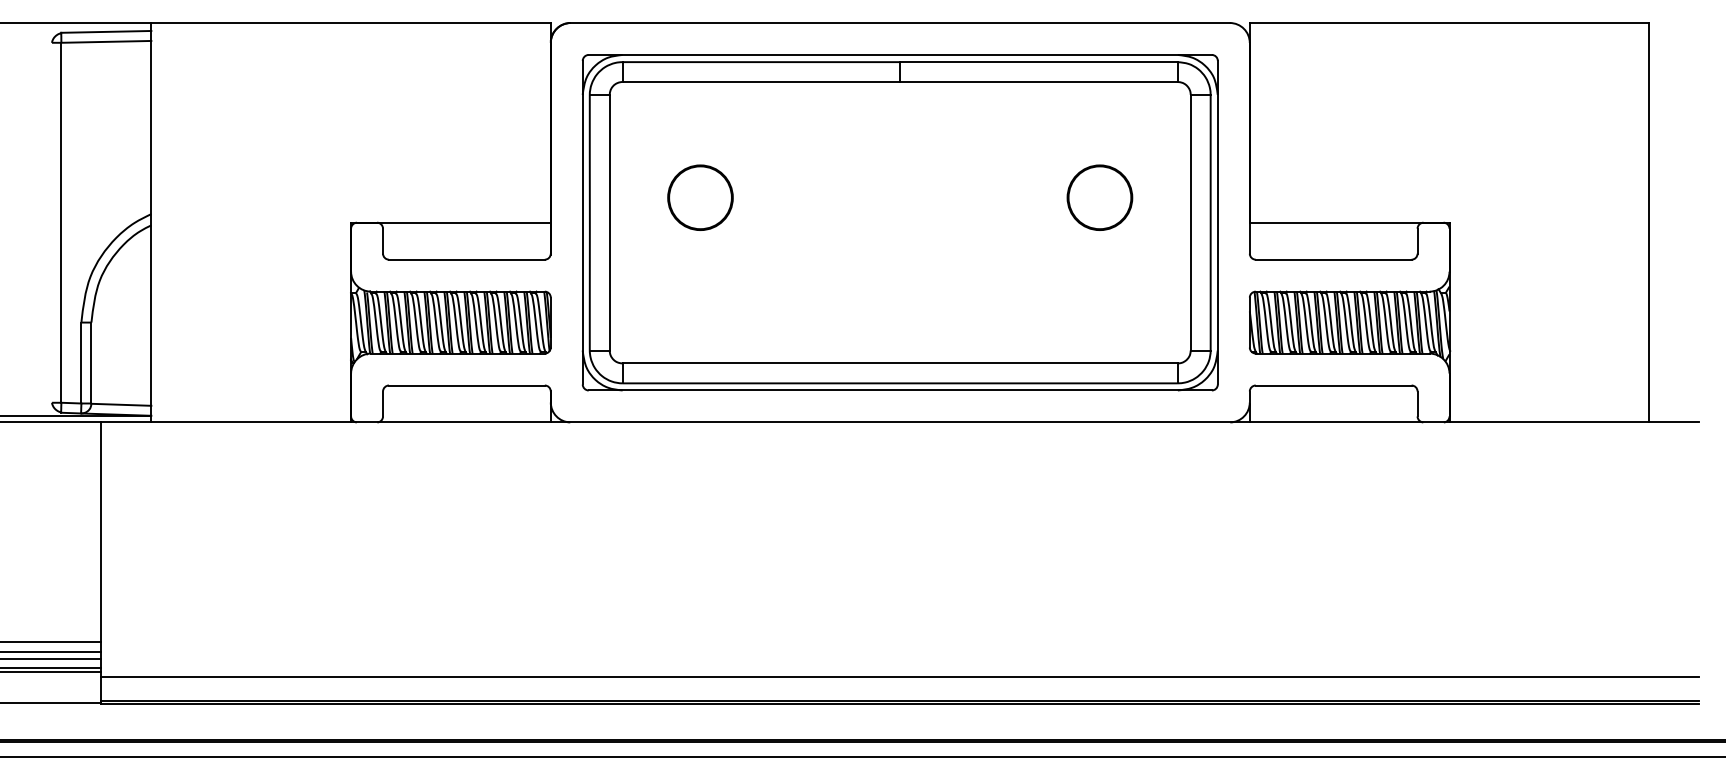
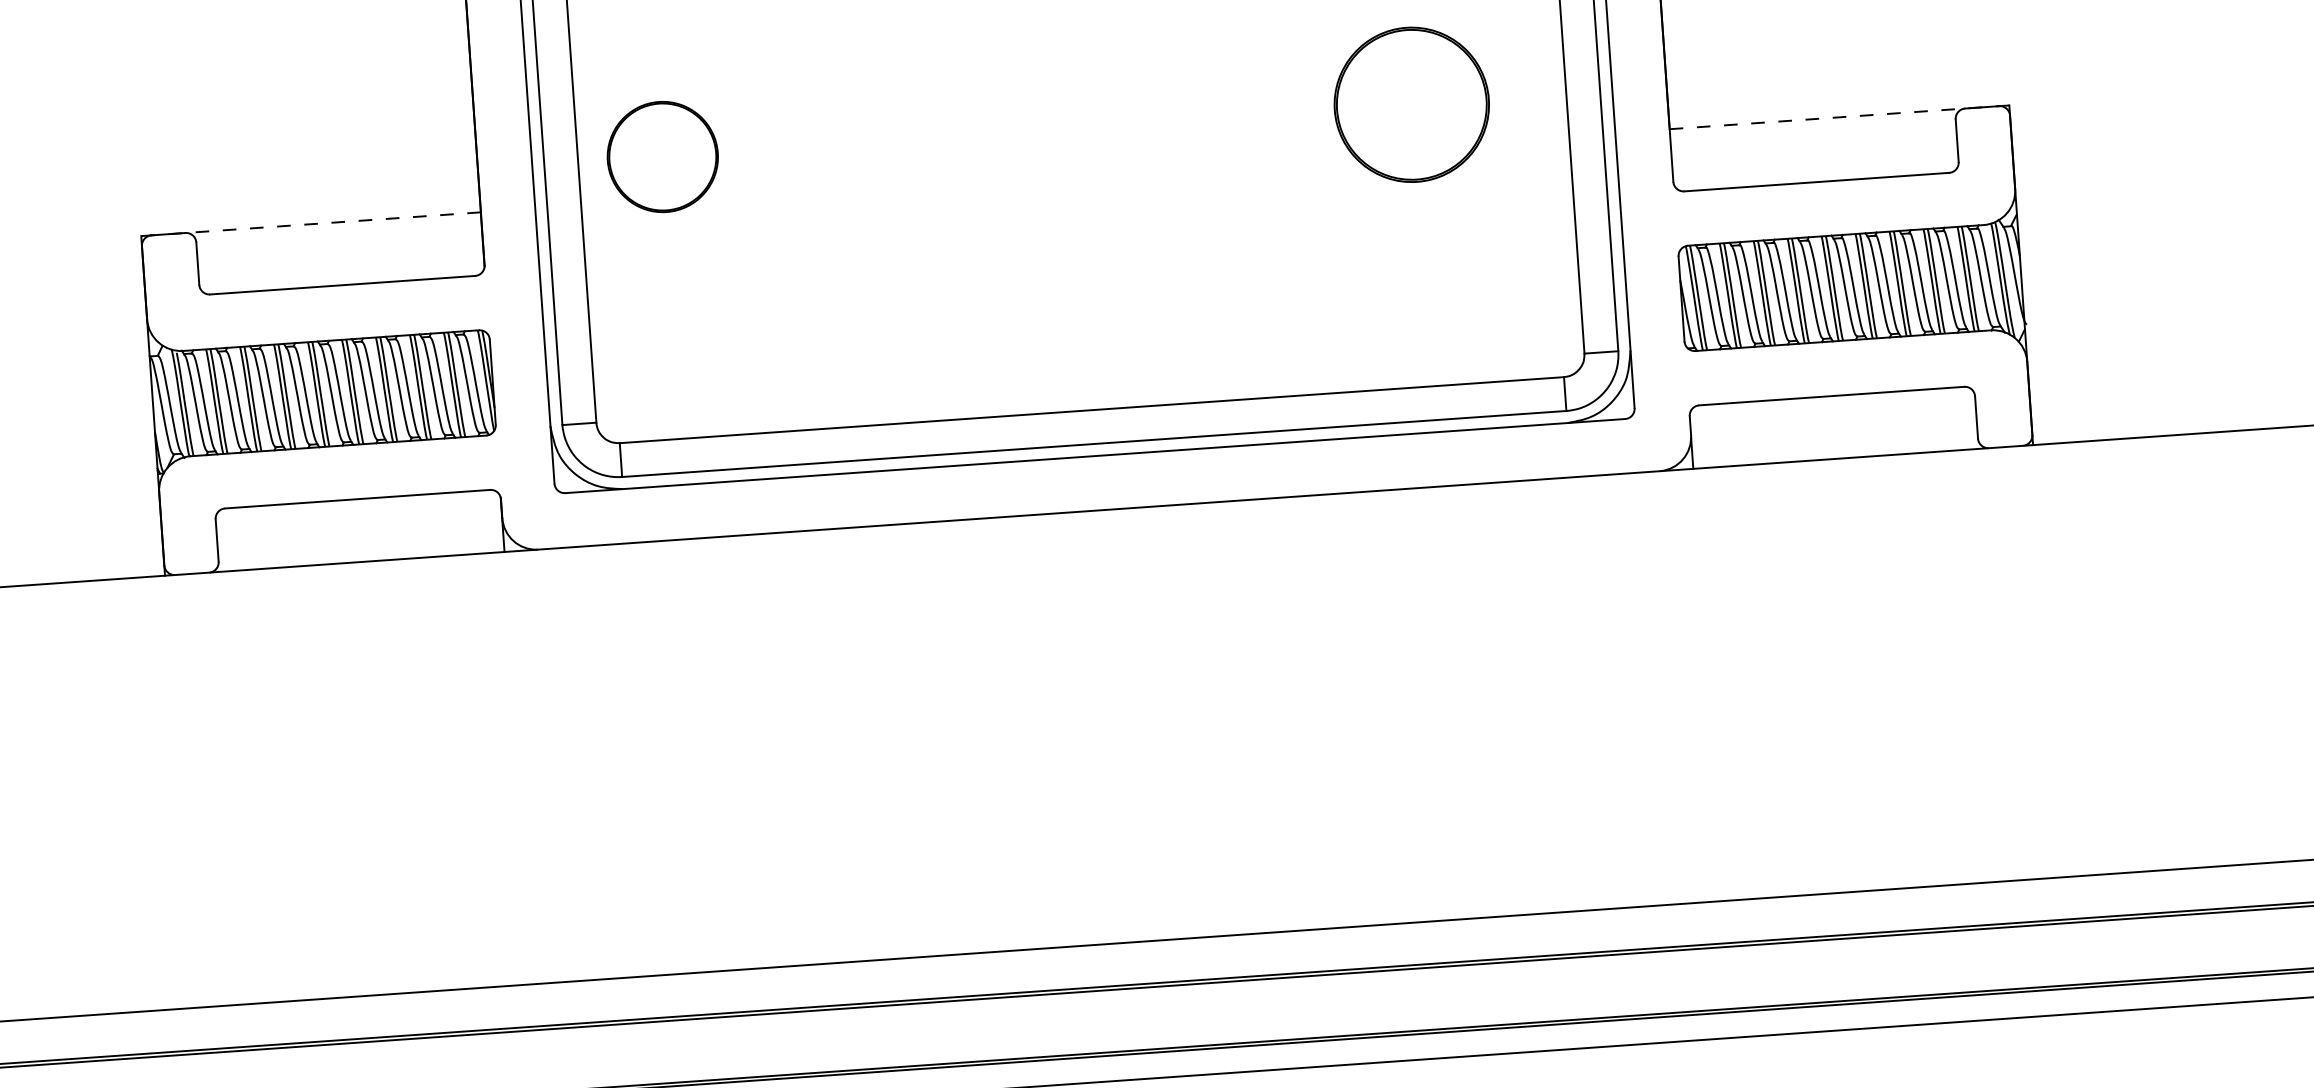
circle: (700, 197) -> (662, 156), moved
part: (1099, 197) -> (1411, 104), size x1.4
line: (450, 222) -> (310, 223), solid -> dashed
line: (1349, 222) -> (1839, 116), solid -> dashed

